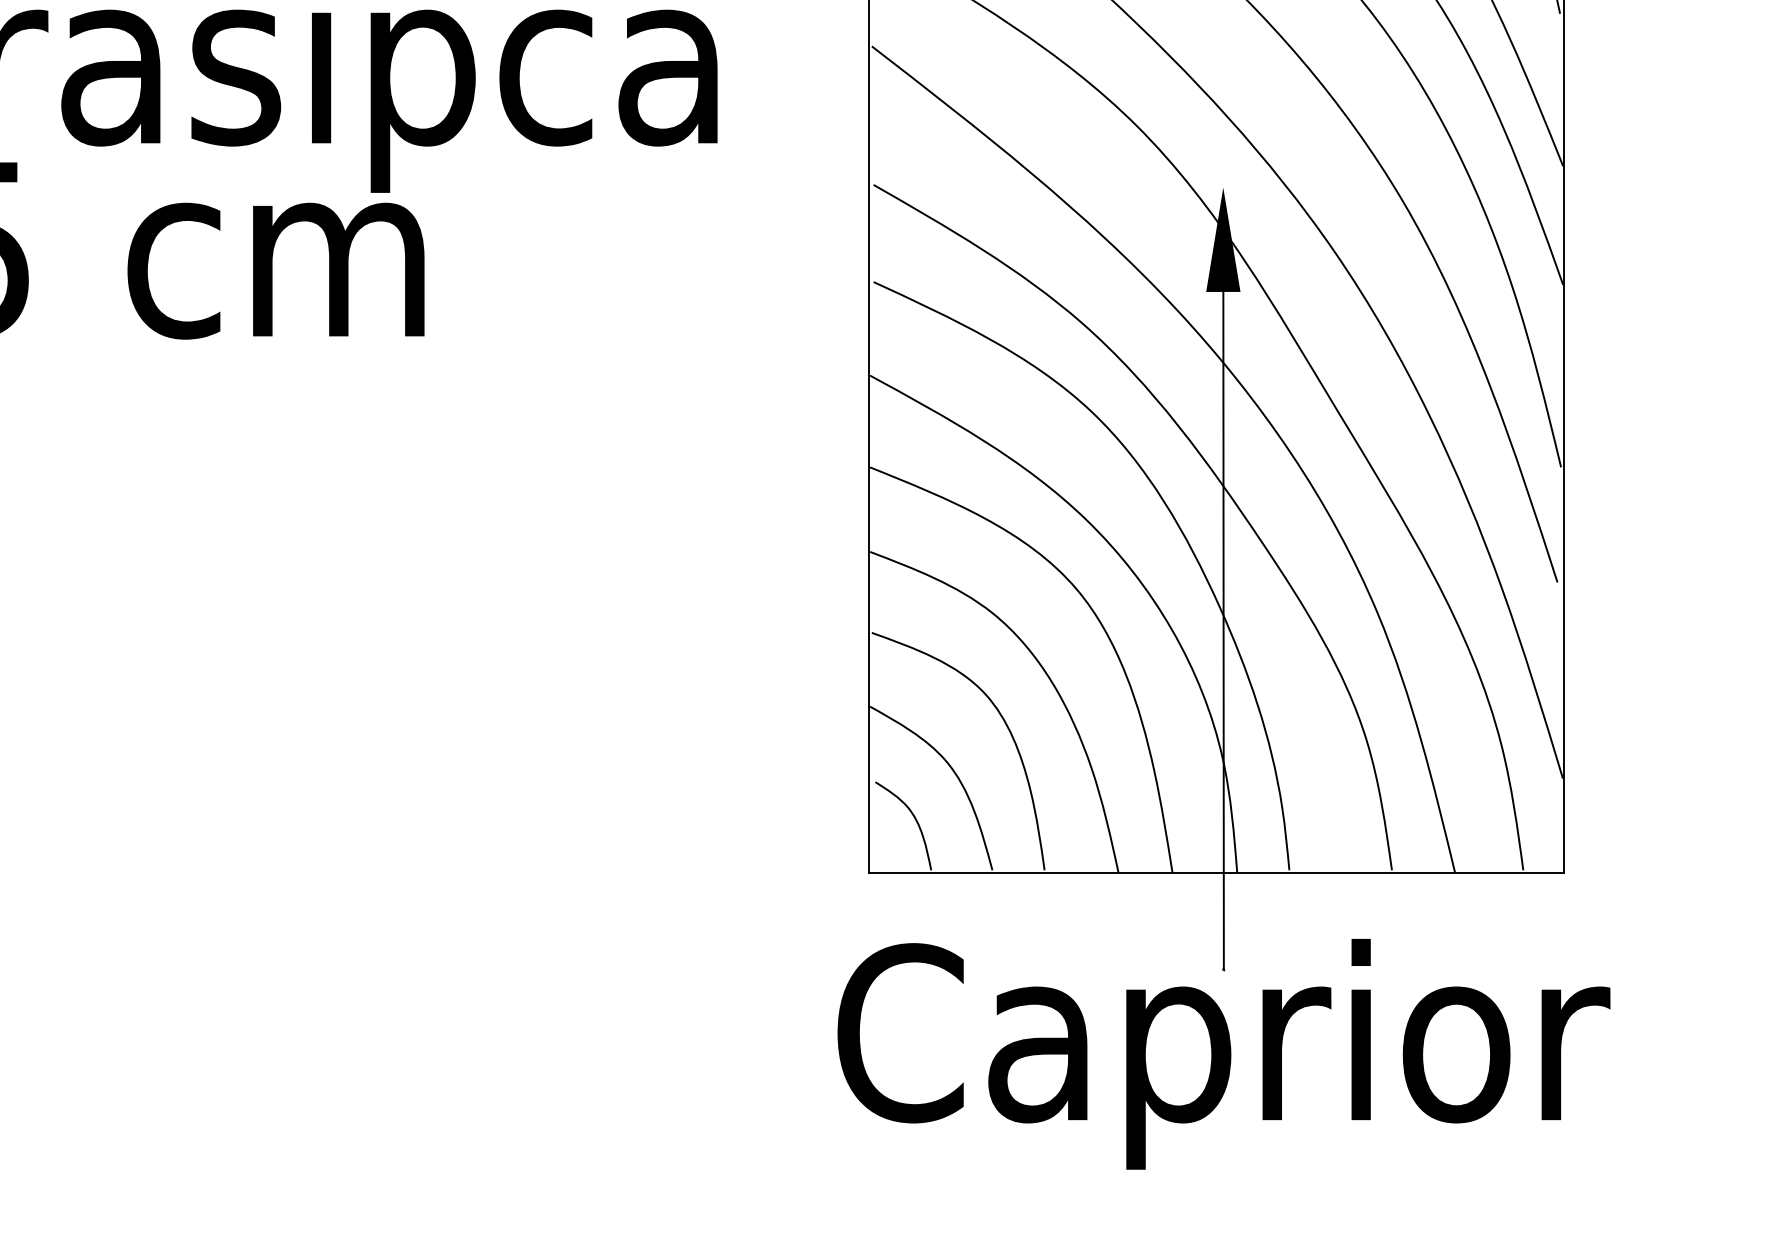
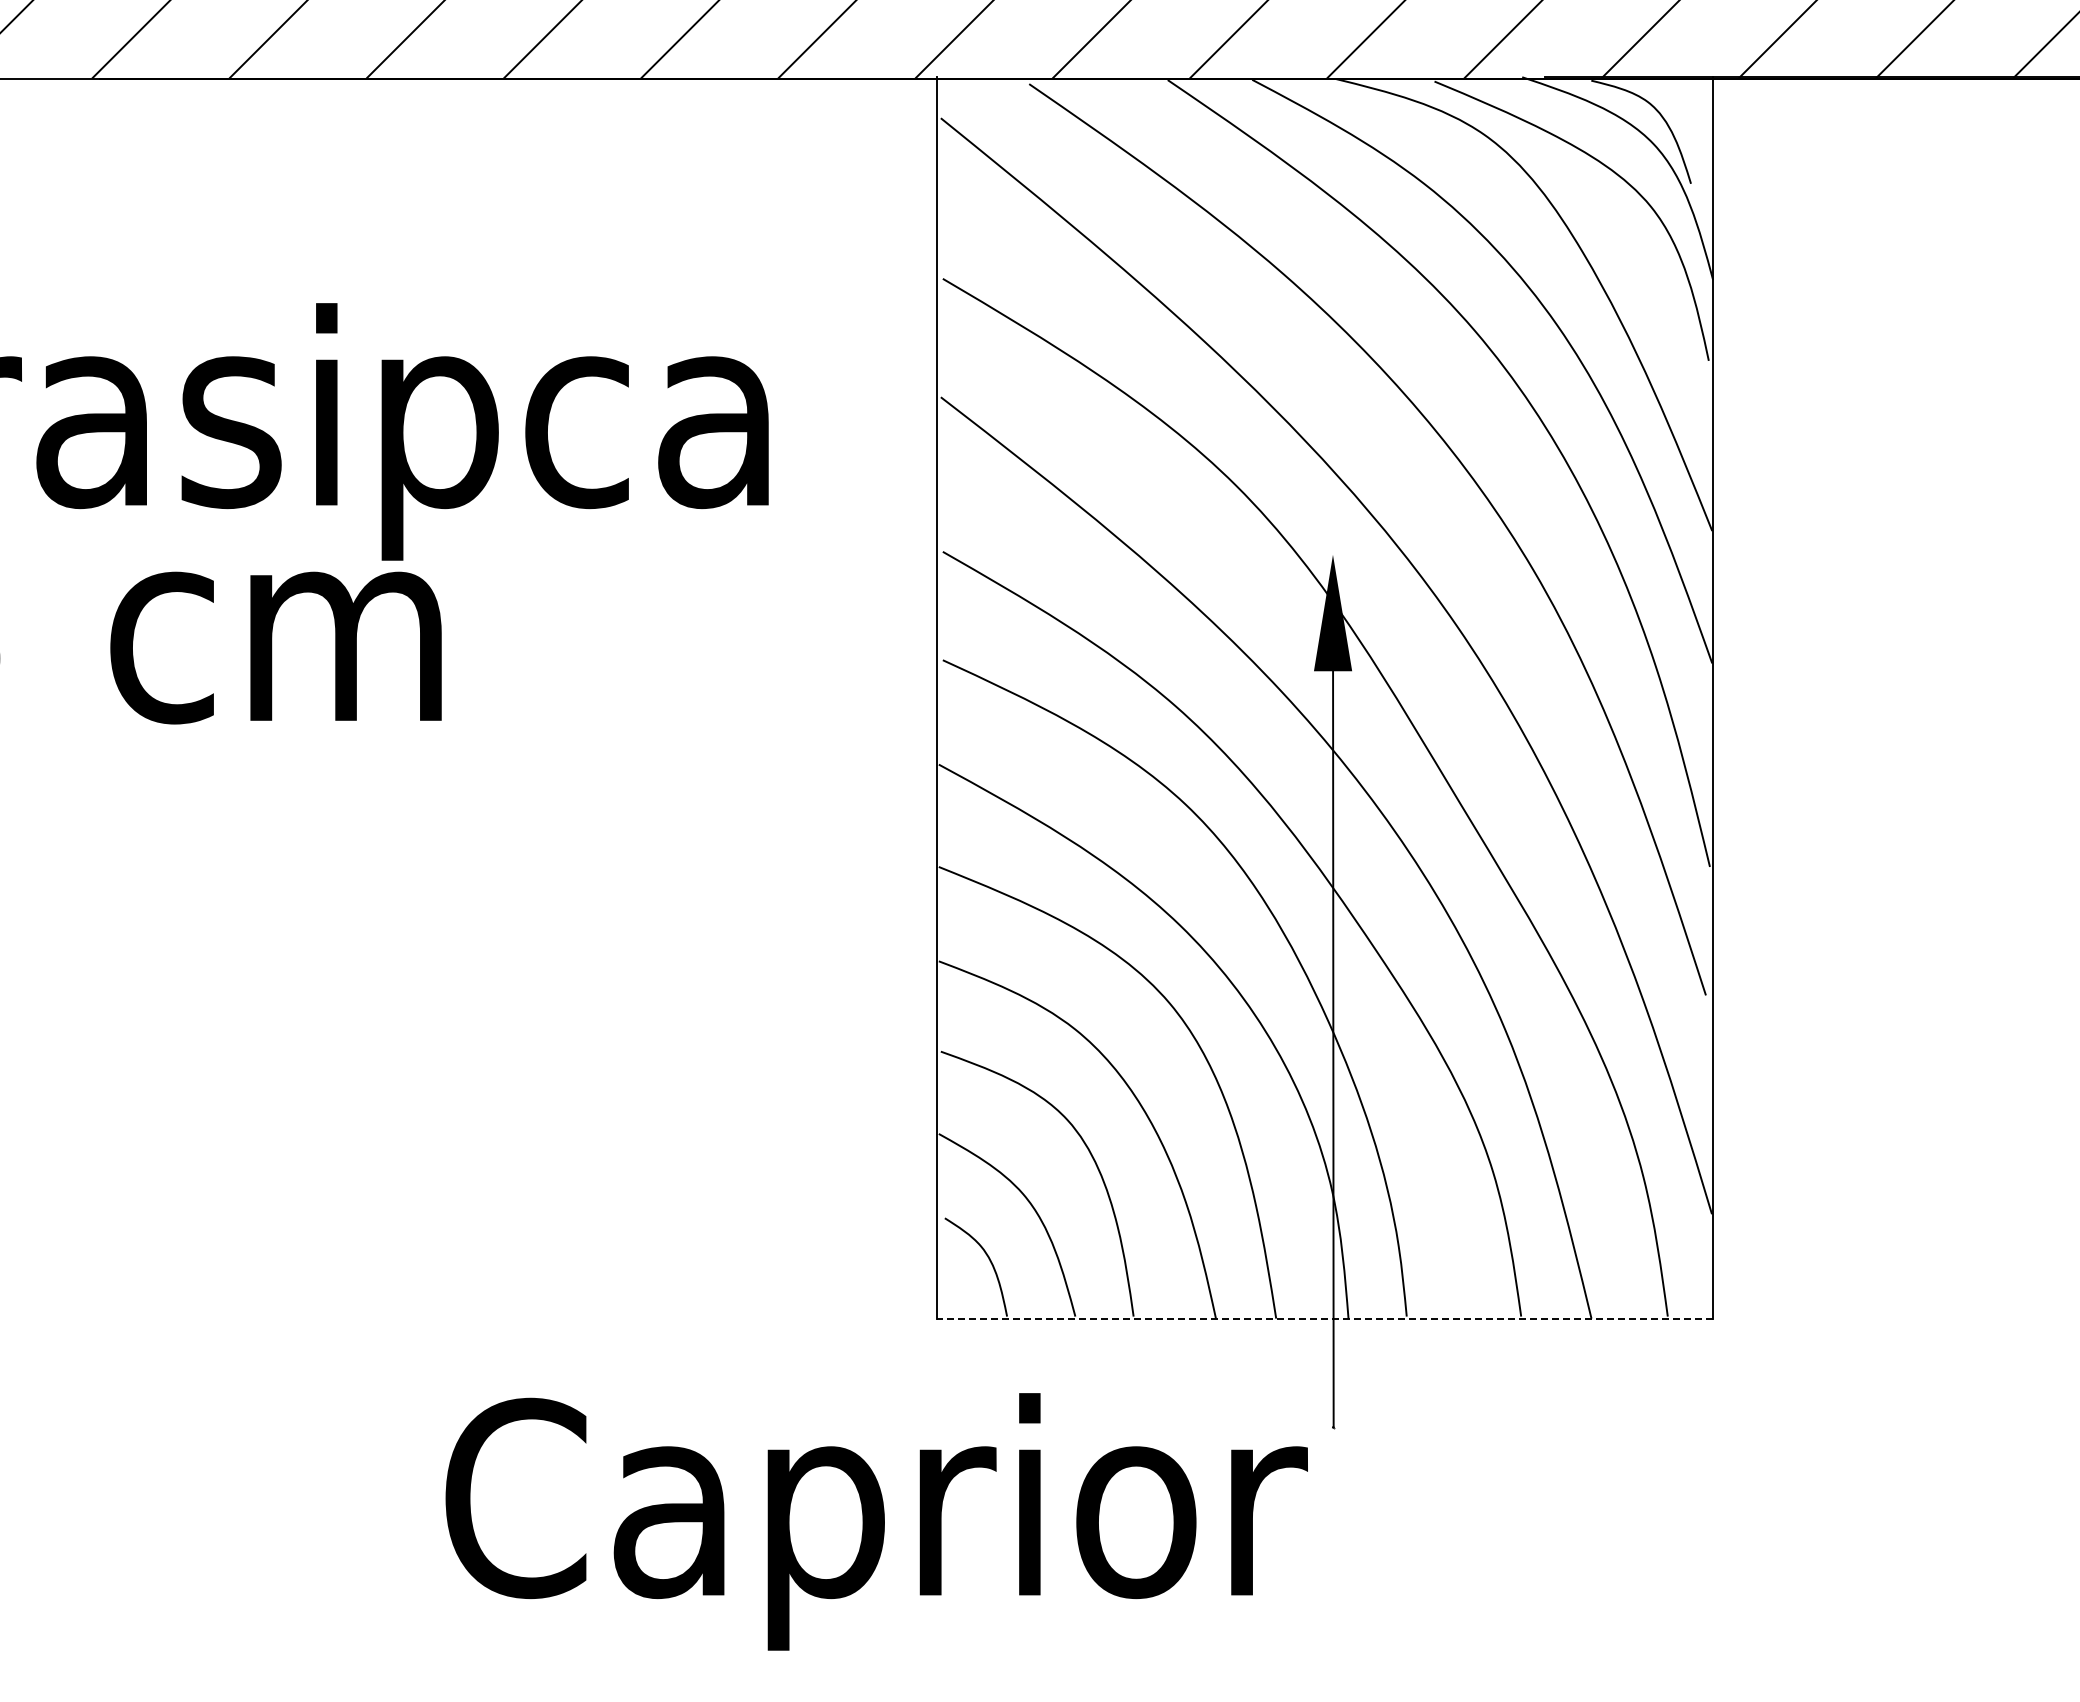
line: (1215, 872) -> (1324, 1319), solid -> dashed
text: (1223, 1053) -> (876, 1521), moved

